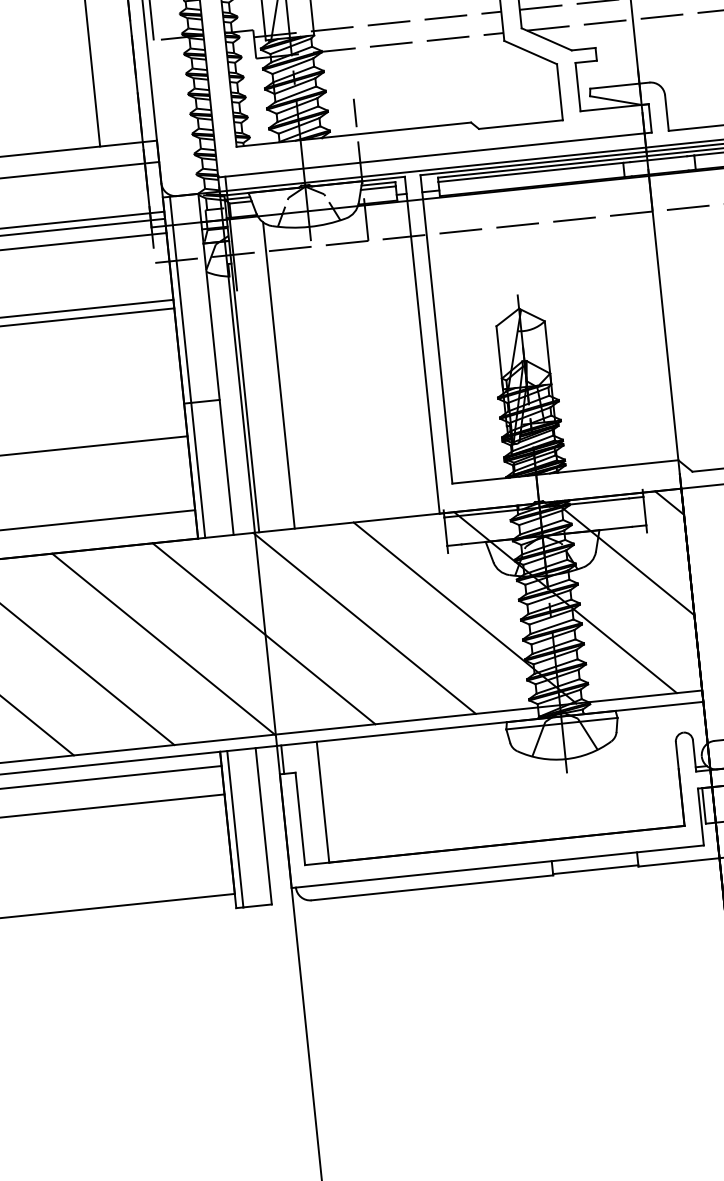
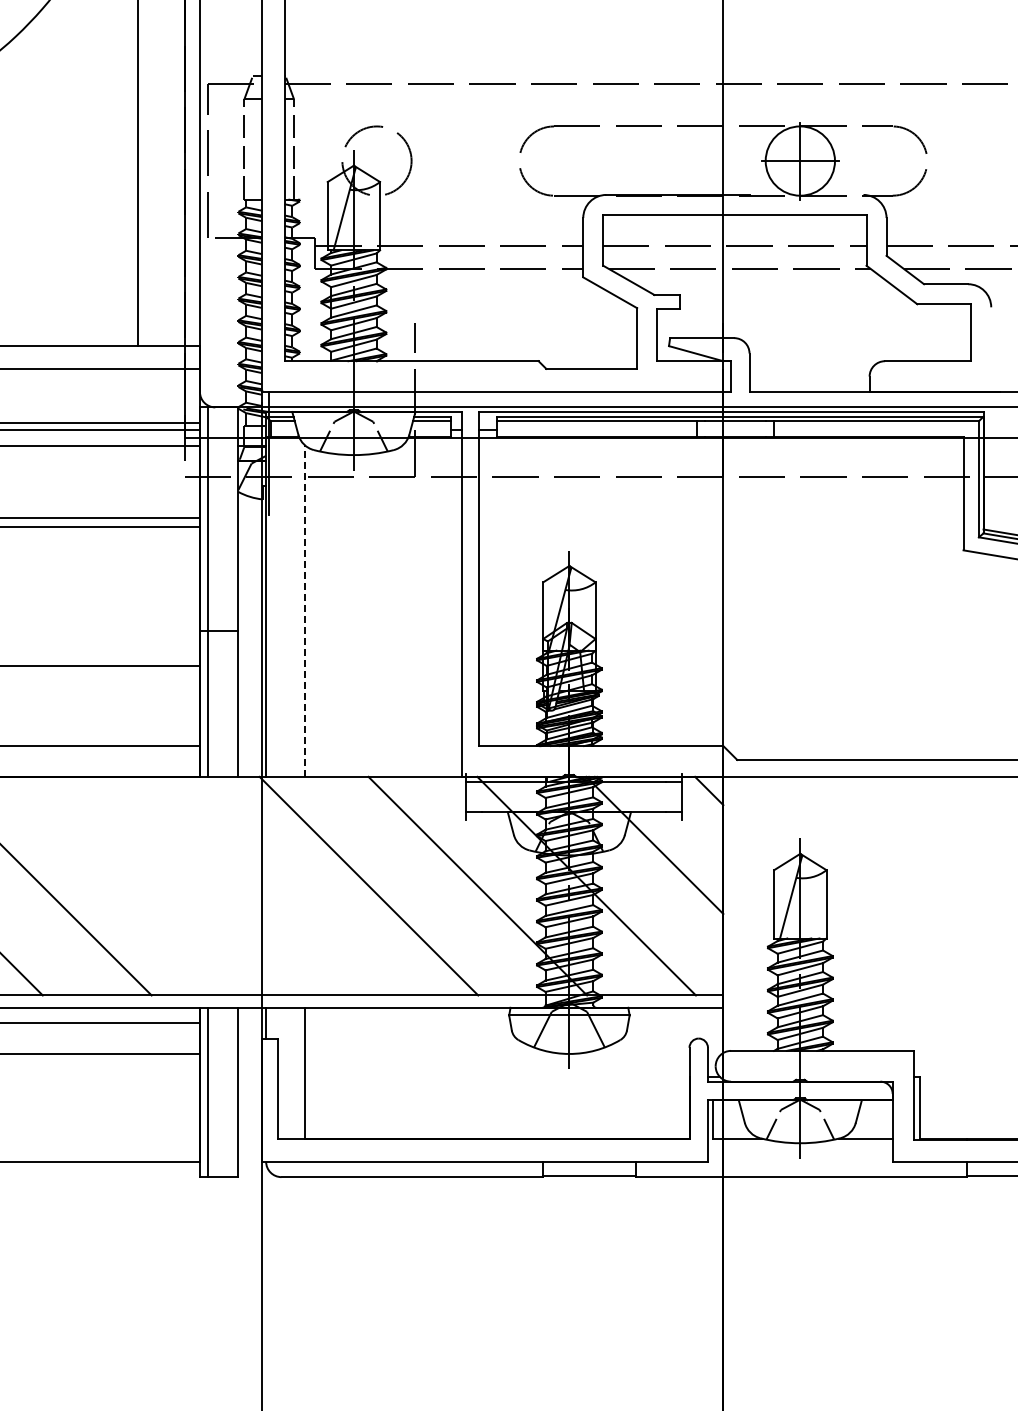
line: (278, 375) -> (304, 610), solid -> dashed
line: (263, 633) -> (259, 885), removed
line: (162, 643) -> (150, 885), removed

